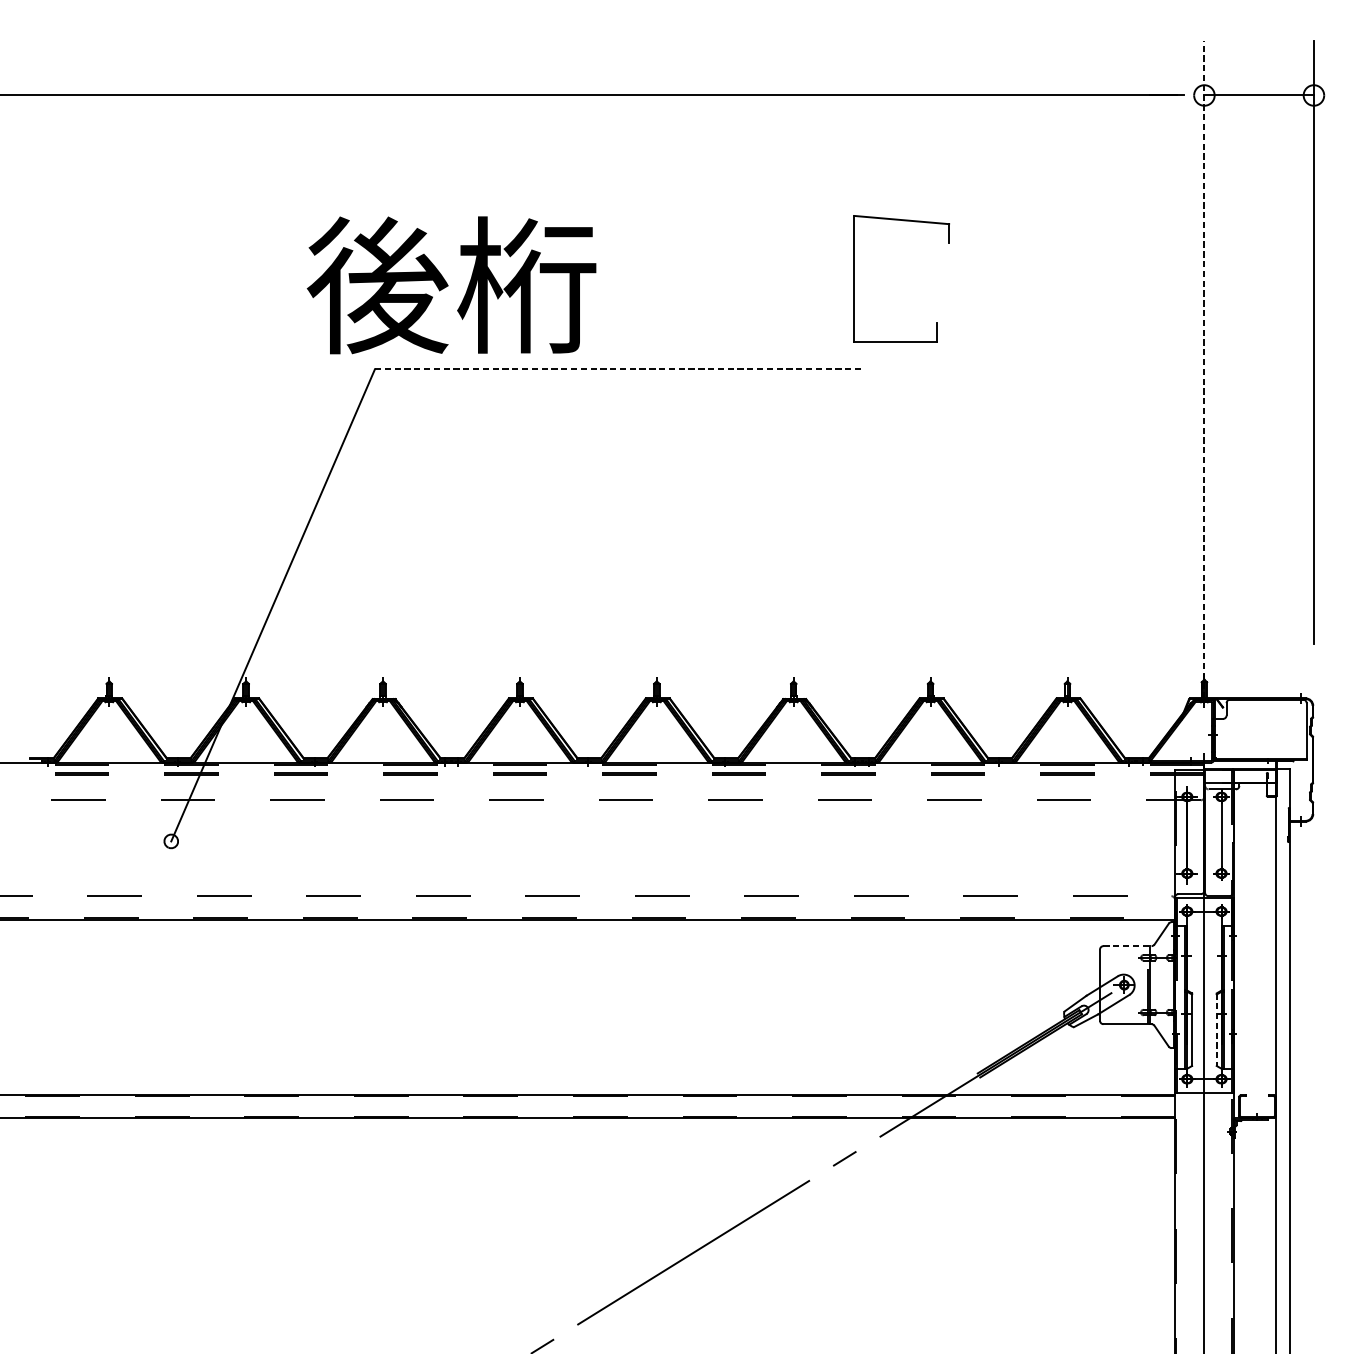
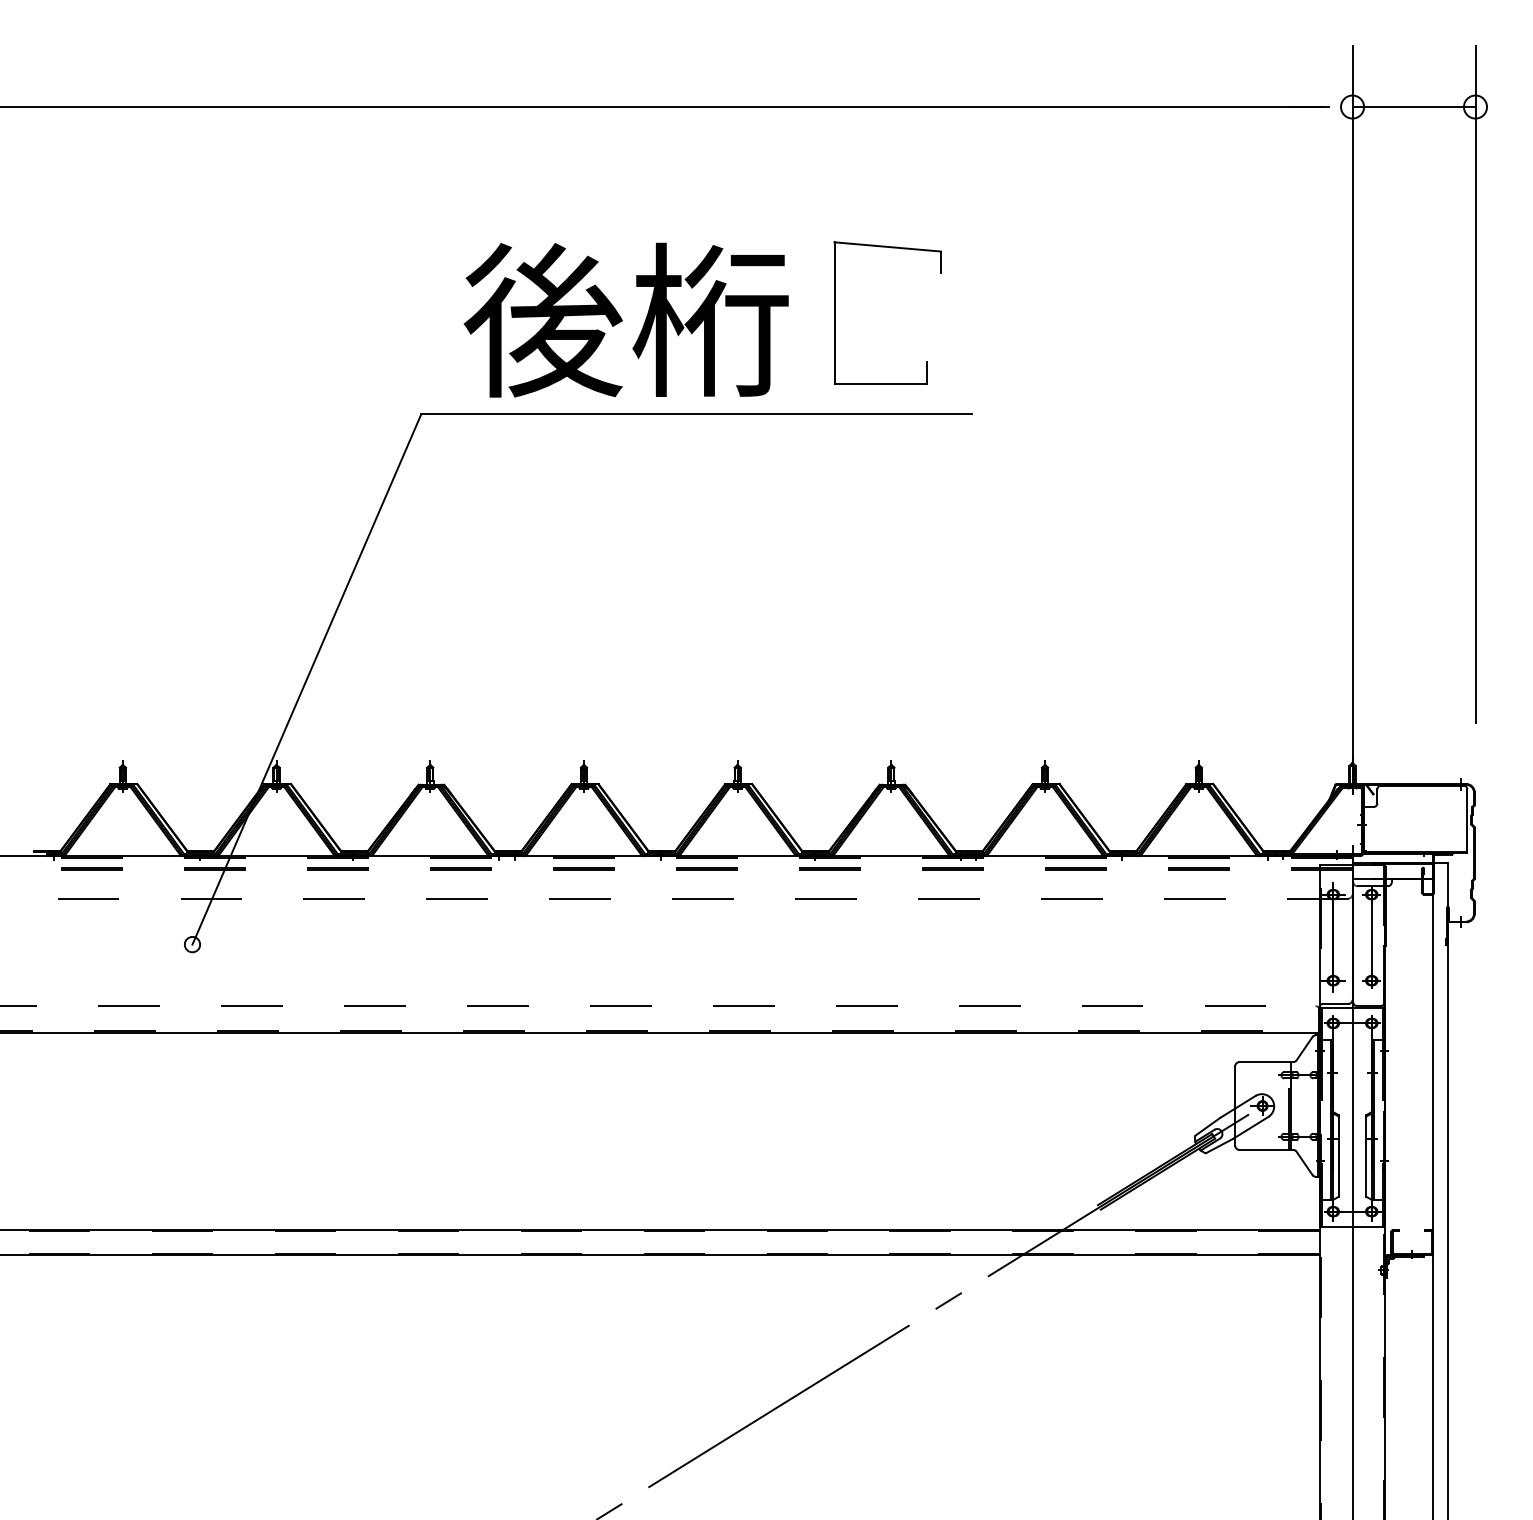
part: (855, 278) -> (835, 312), moved
text: (450, 284) -> (625, 319), moved
line: (621, 369) -> (697, 414), dashed -> solid
line: (1204, 369) -> (1352, 414), dashed -> solid
line: (1127, 946) -> (1266, 1062), dashed -> solid
line: (1216, 1030) -> (1366, 1156), dashed -> solid

